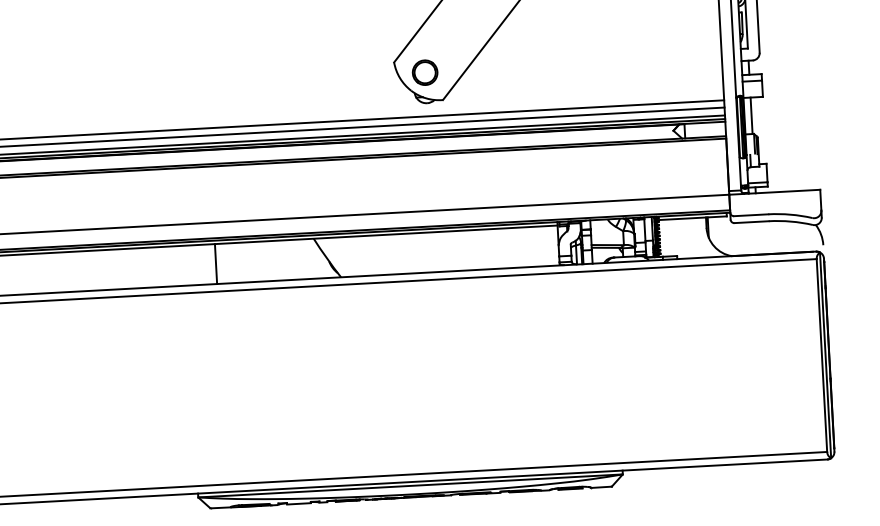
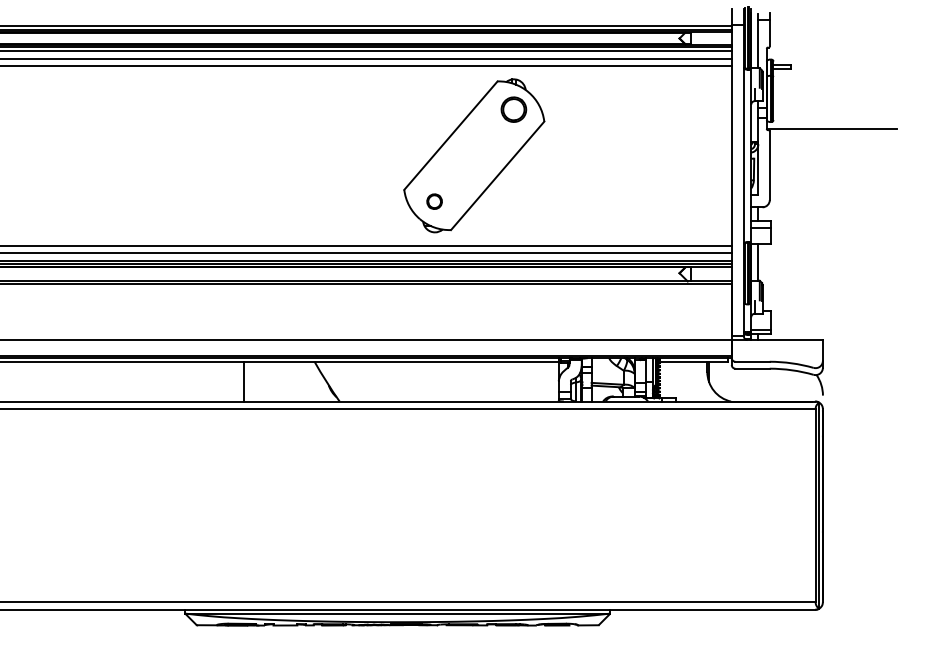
part: (424, 72) -> (434, 201), size x0.6
line: (215, 263) -> (243, 381), moved

